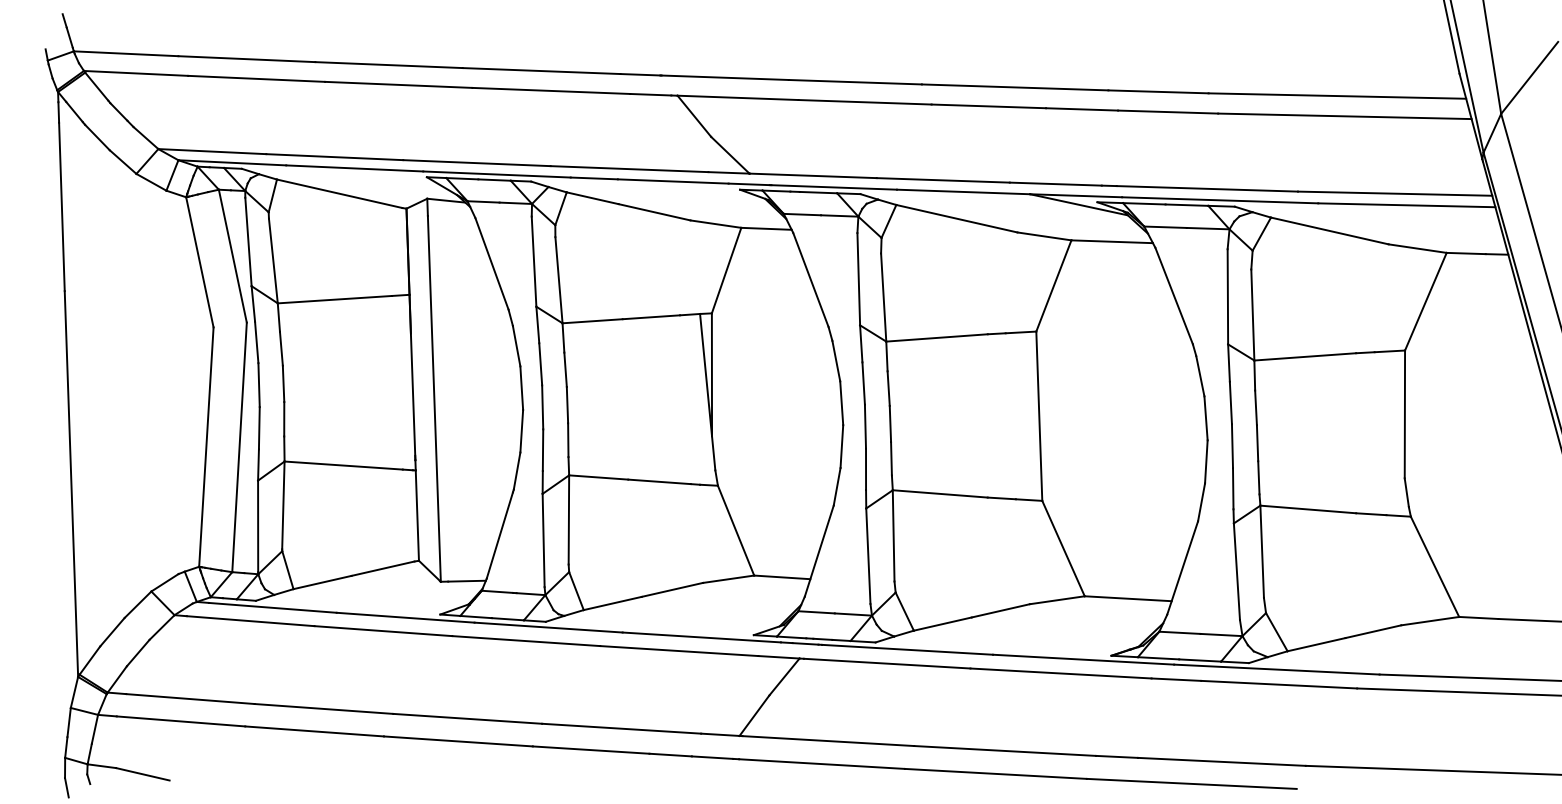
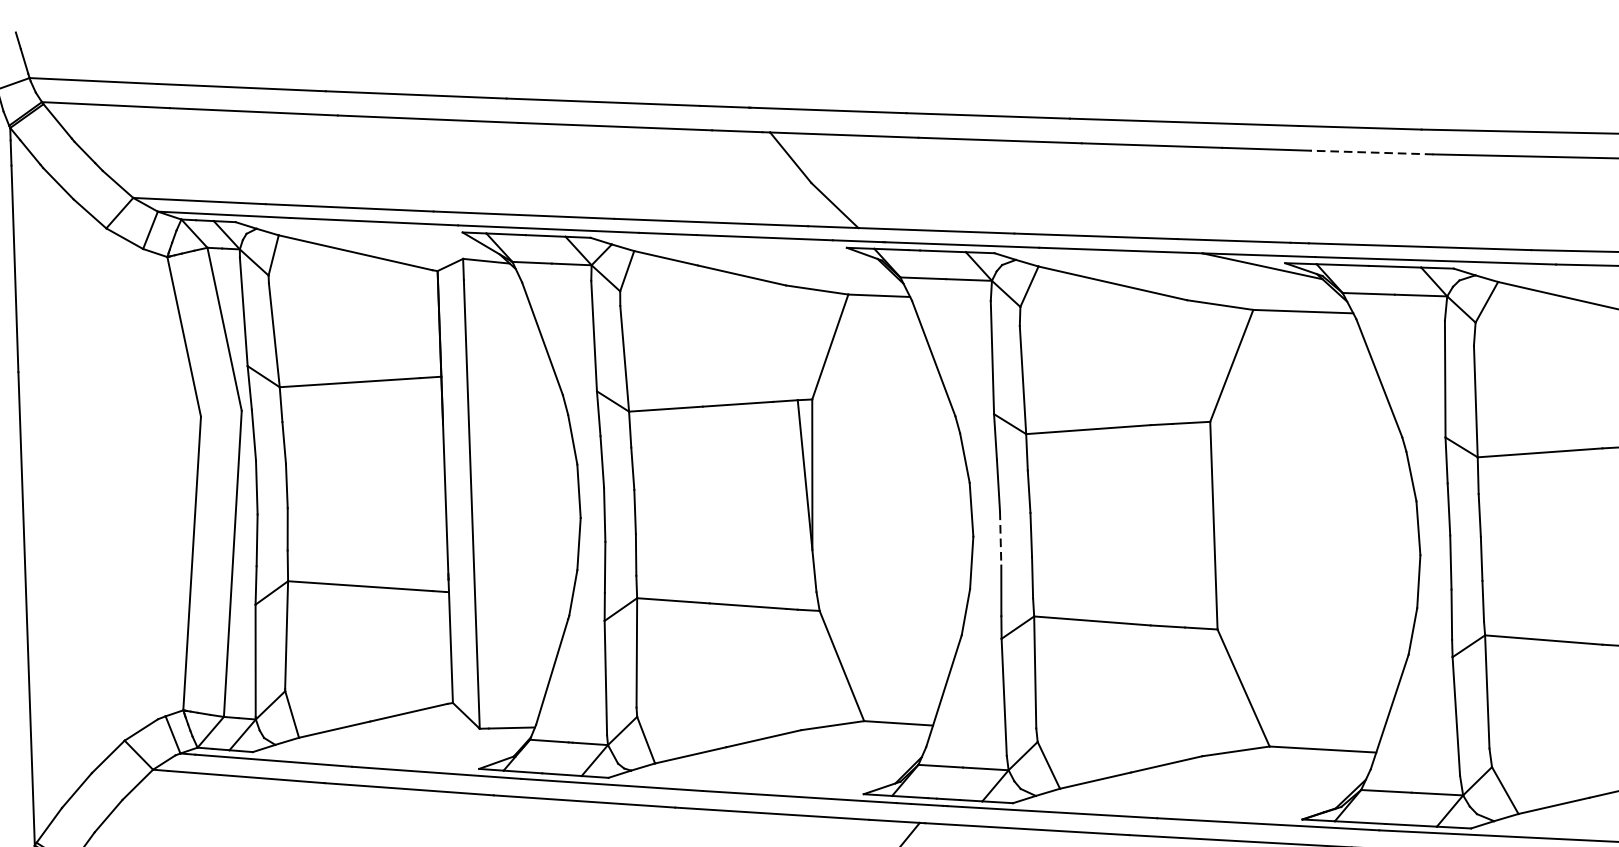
line: (1167, 112) -> (1371, 153), solid -> dashed
line: (865, 427) -> (1000, 539), solid -> dashed

